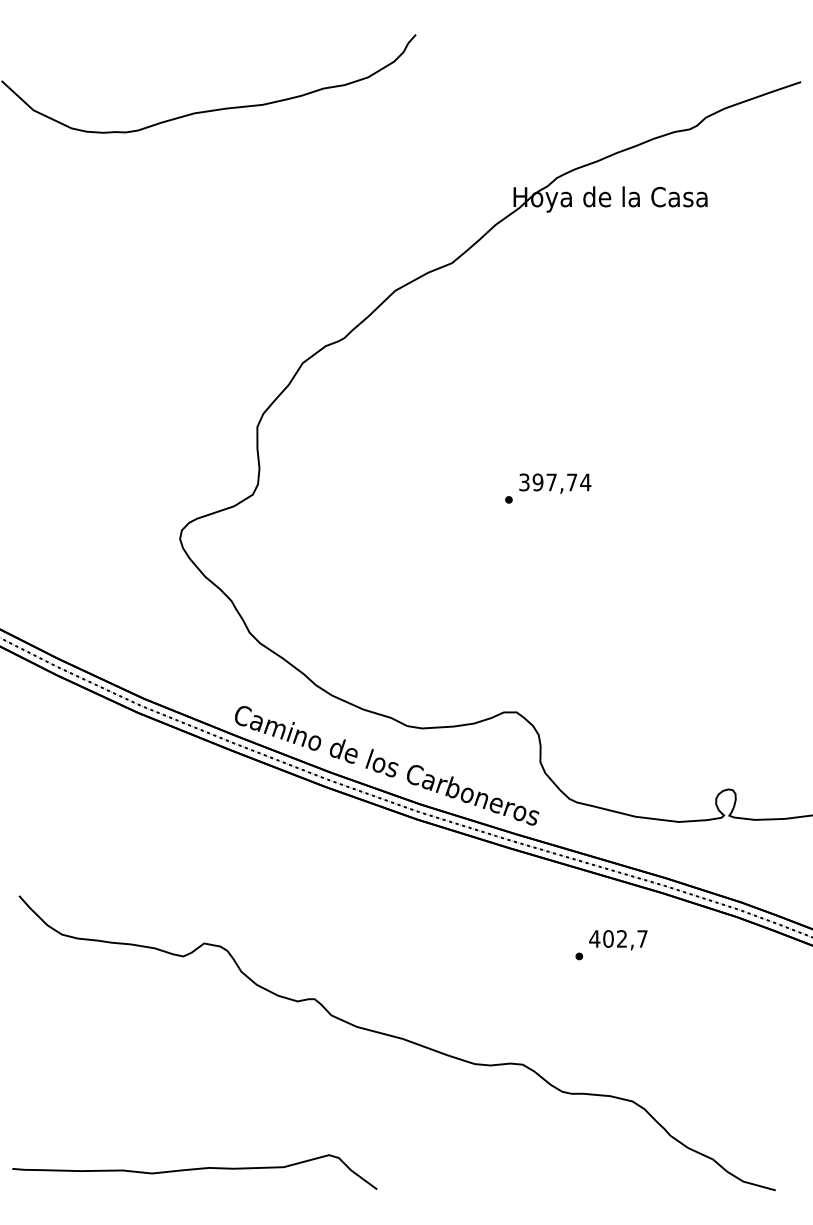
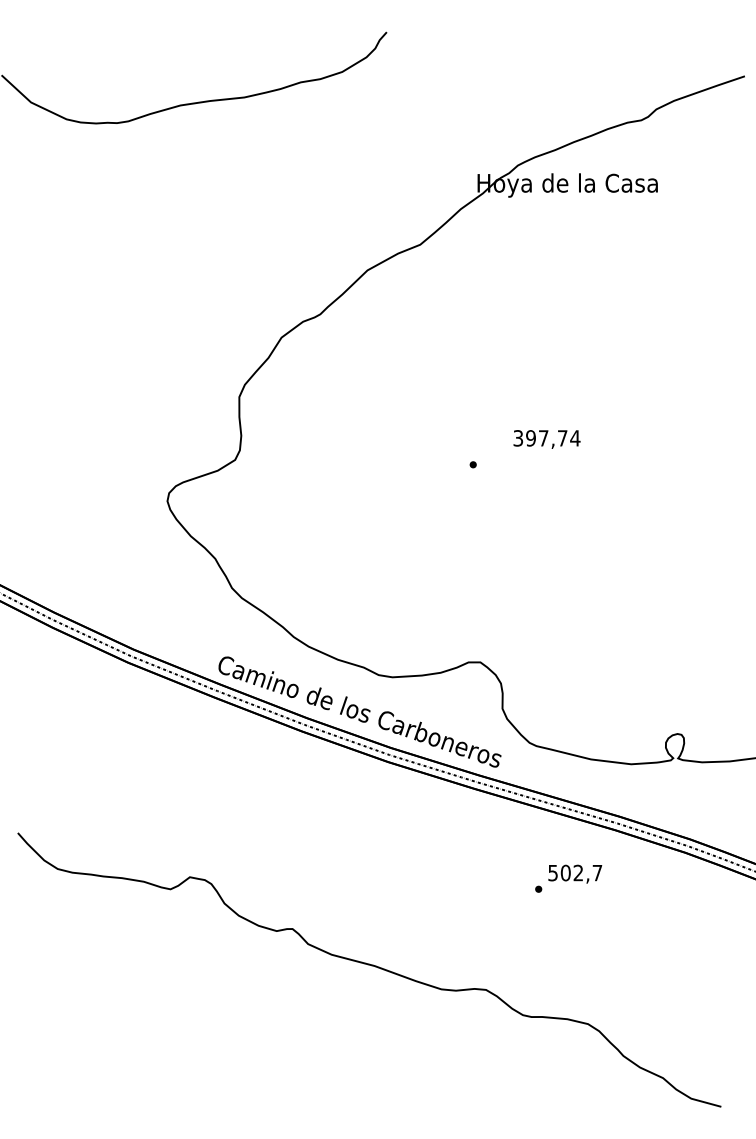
text: (555, 483) -> (547, 439), moved
text: (594, 938) -> (552, 872), 402,7 -> 502,7
curve: (194, 1170) -> (180, 1088), removed

